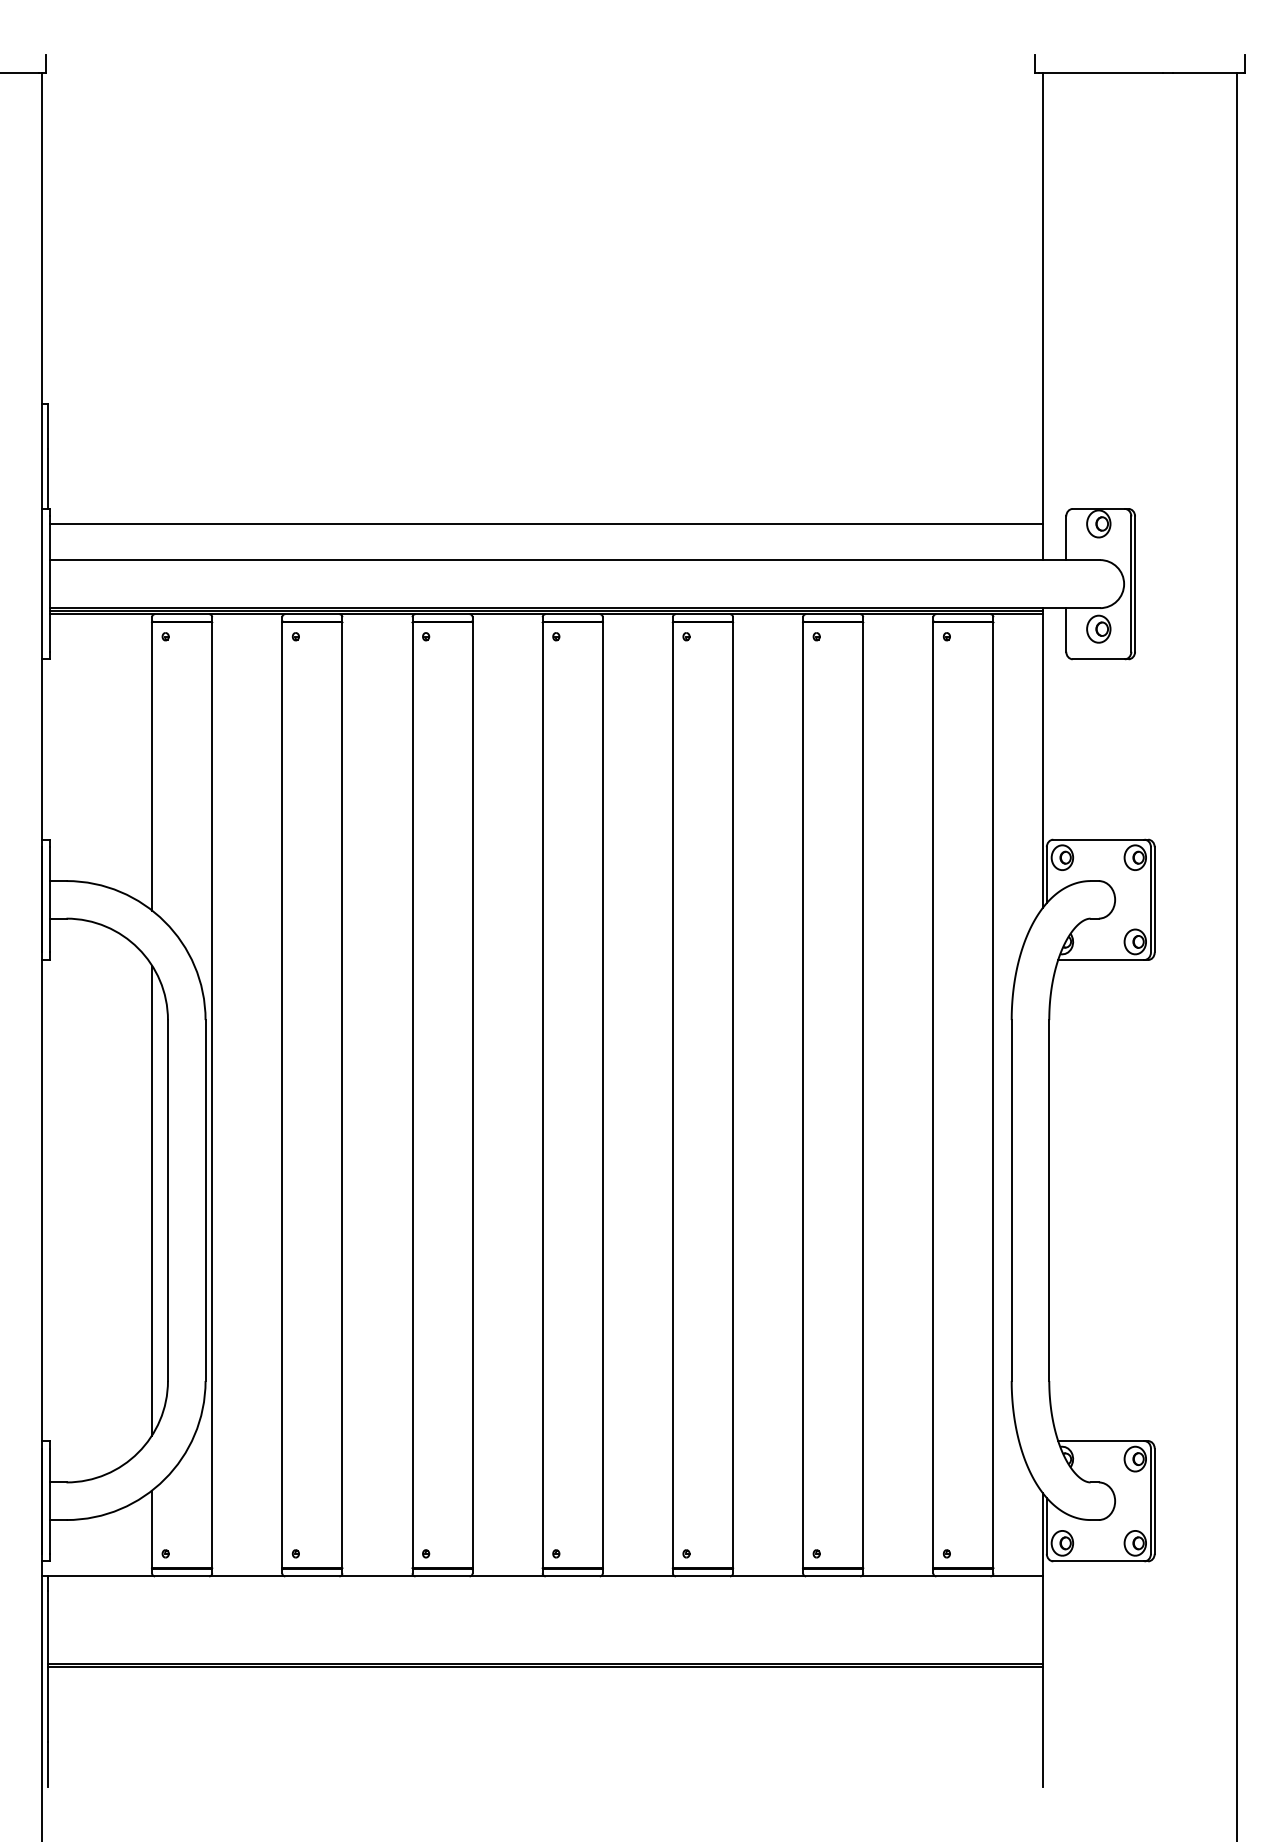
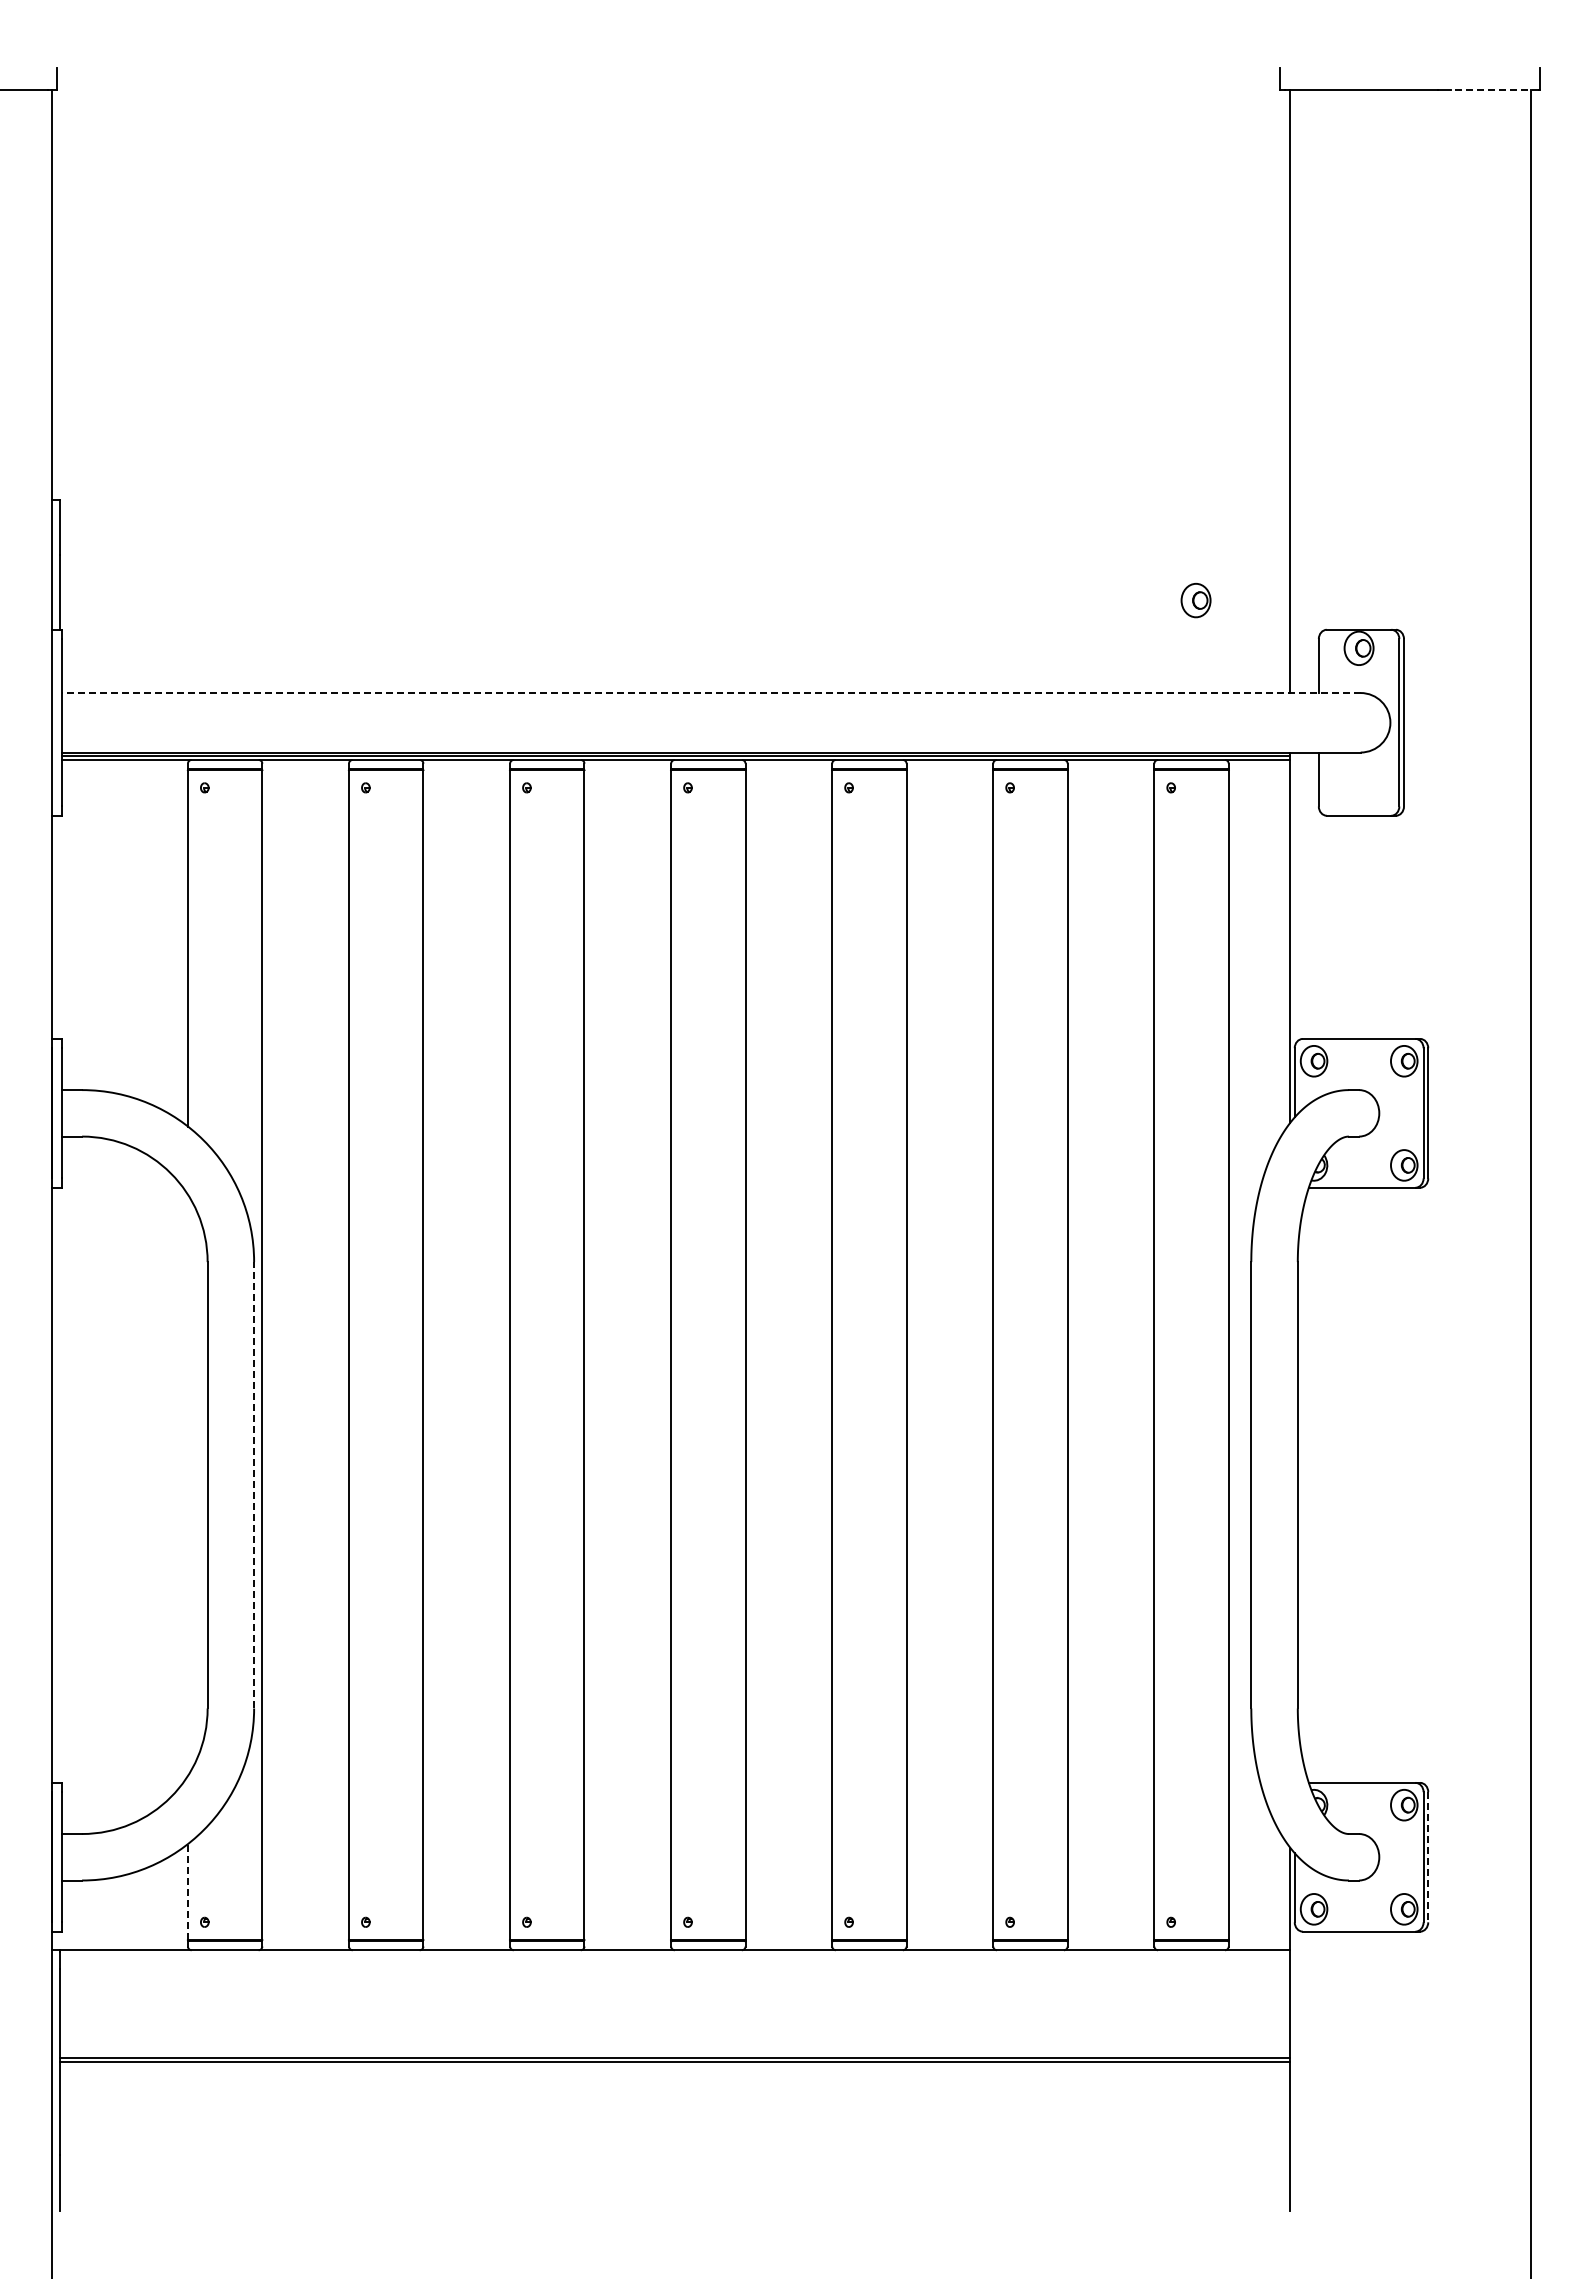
line: (1208, 72) -> (1494, 90), solid -> dashed
line: (546, 524) -> (675, 648), removed
line: (575, 560) -> (711, 693), solid -> dashed
part: (1098, 629) -> (1195, 600), moved
line: (151, 1199) -> (187, 1484), removed
line: (205, 1199) -> (254, 1484), solid -> dashed
line: (1154, 1501) -> (1428, 1857), solid -> dashed
line: (151, 1529) -> (187, 1892), solid -> dashed

